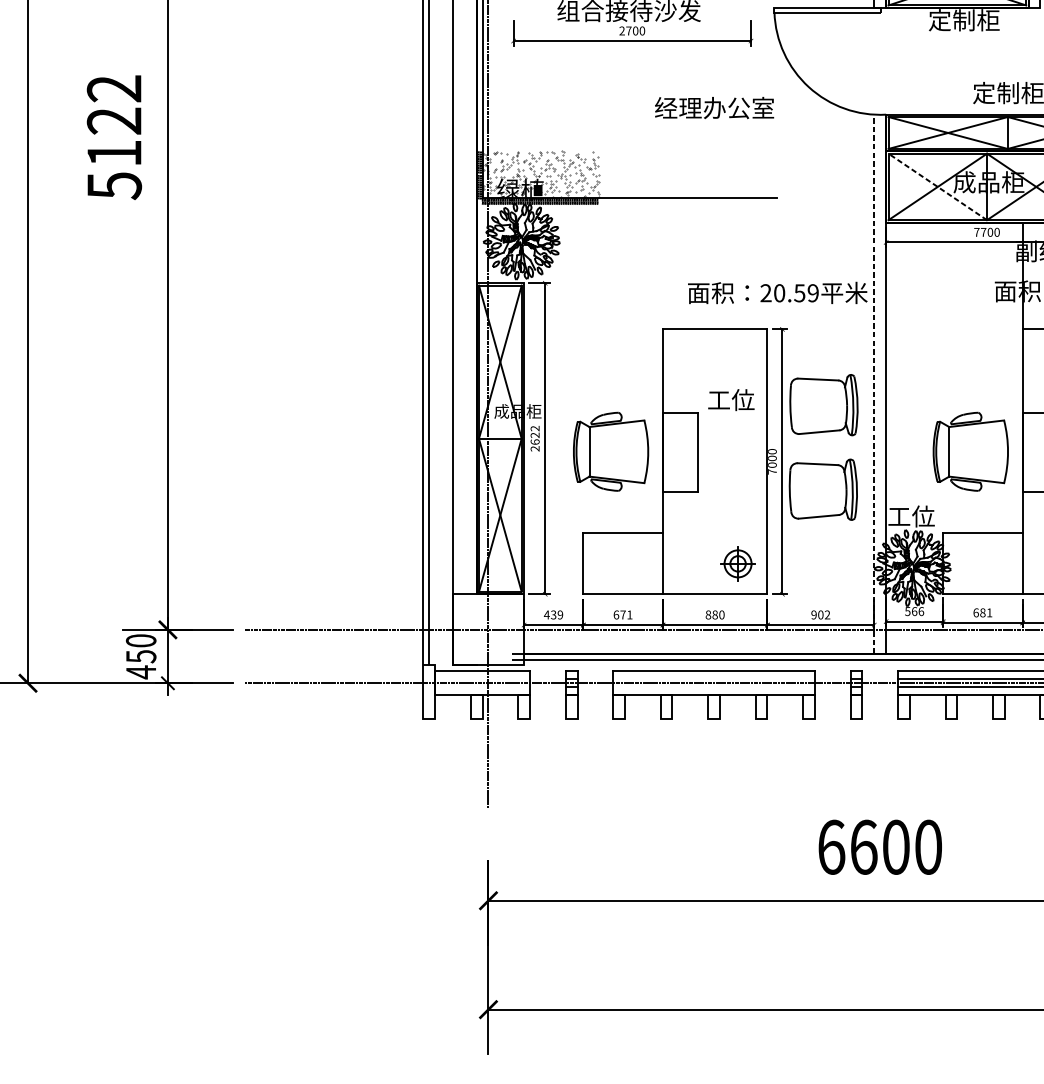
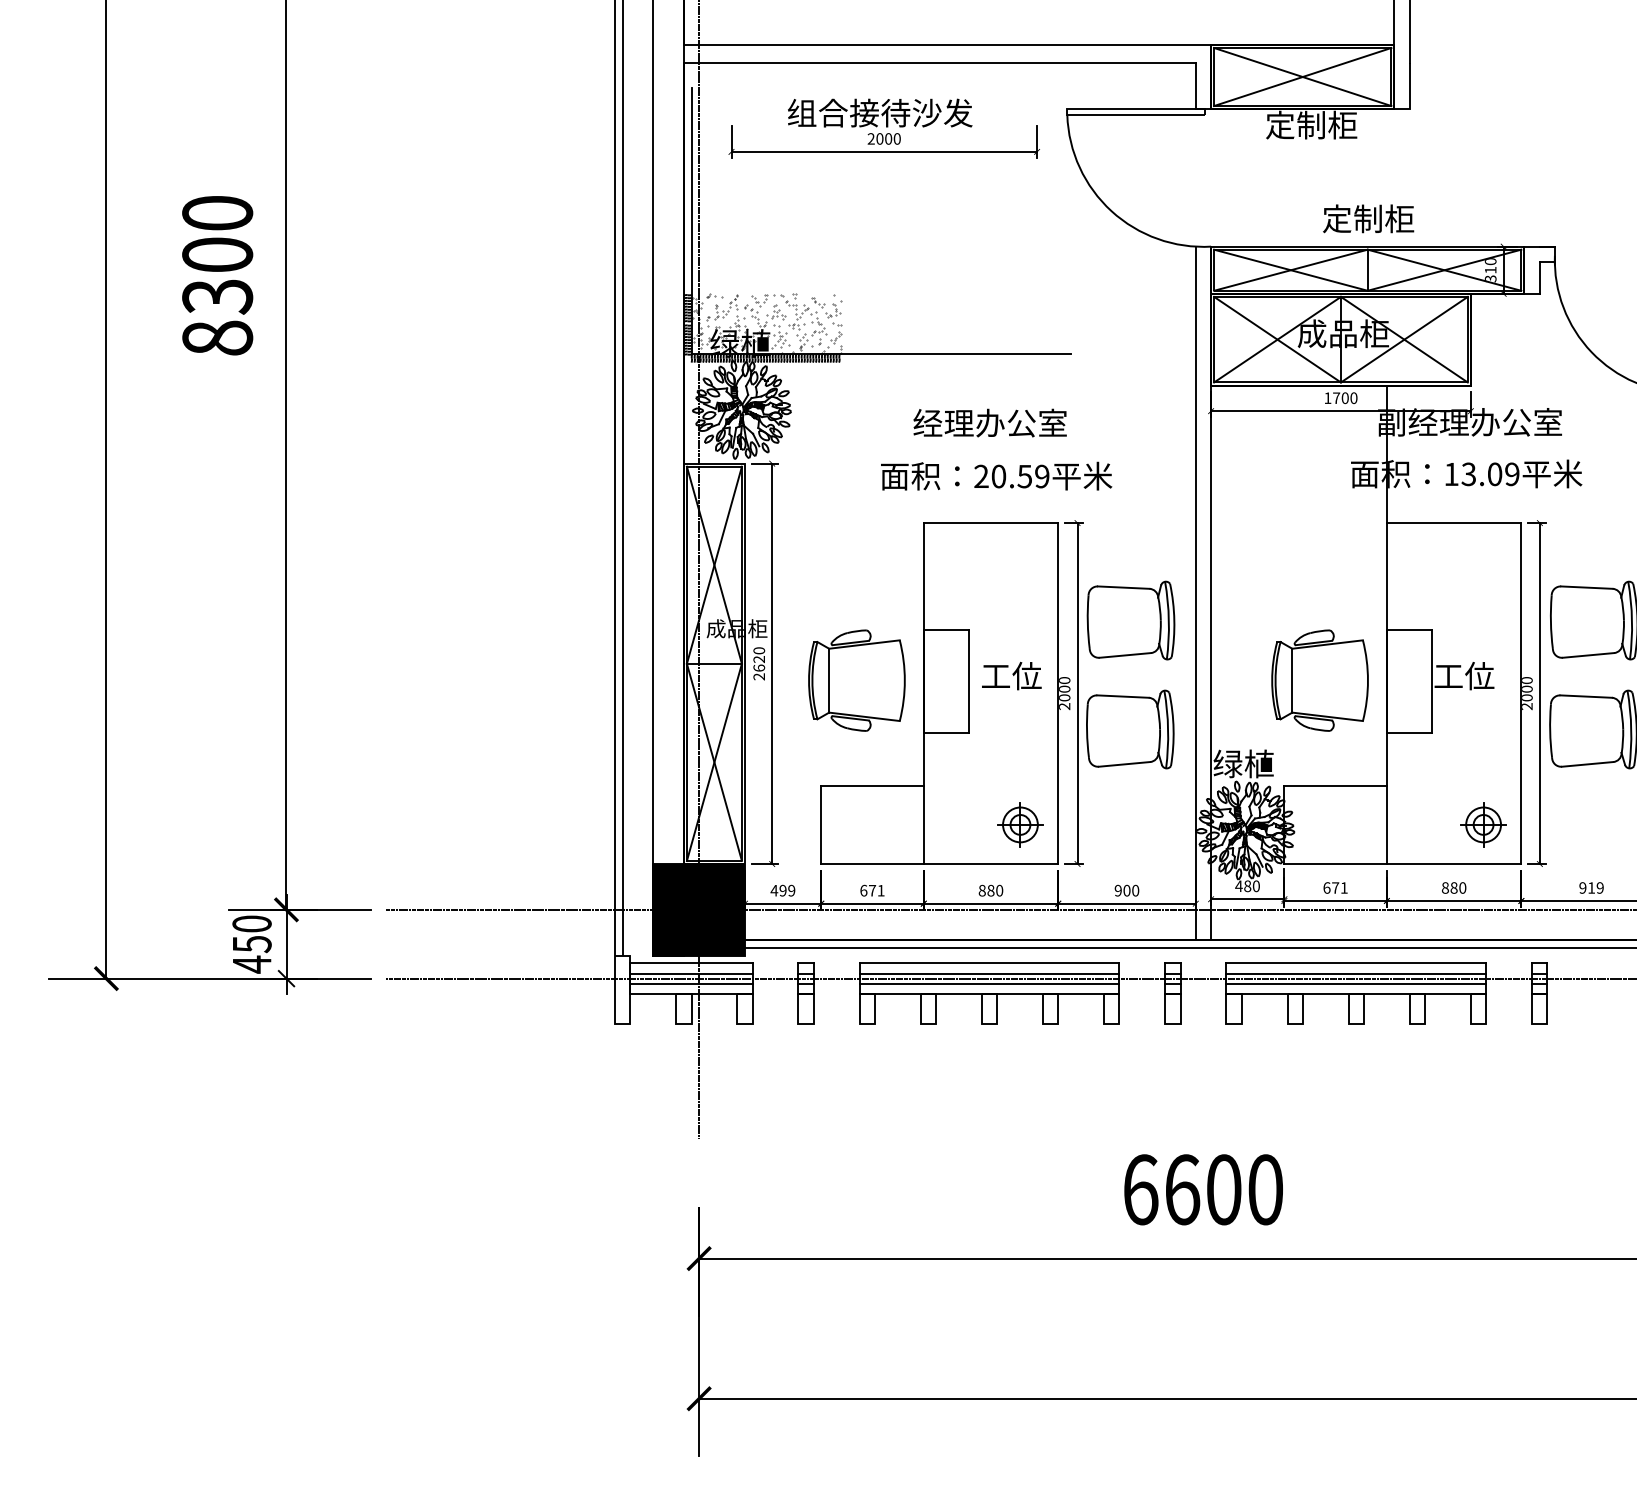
text: (628, 30) -> (879, 138), 2700 -> 2000
text: (714, 107) -> (989, 422), moved
text: (114, 137) -> (217, 276), 5122 -> 8300
line: (937, 186) -> (1277, 339), dashed -> solid
text: (976, 231) -> (1327, 397), 7700 -> 1700
text: (777, 292) -> (996, 475), moved
line: (874, 384) -> (1195, 593), dashed -> solid
text: (731, 400) -> (1011, 676), moved
text: (535, 428) -> (759, 650), 2622 -> 2620
text: (772, 471) -> (1064, 706), 7000 -> 2000
text: (911, 516) -> (1243, 763), 工位 -> 绿植
text: (914, 611) -> (1247, 886), 566 -> 480
text: (982, 612) -> (1335, 887), 681 -> 671
text: (553, 614) -> (782, 890), 439 -> 499
text: (827, 614) -> (1135, 890), 902 -> 900
fill: (488, 629) -> (699, 909), added
line: (482, 679) -> (691, 973), added
line: (714, 679) -> (989, 973), added
line: (482, 687) -> (691, 983), added
line: (714, 687) -> (989, 983), added

